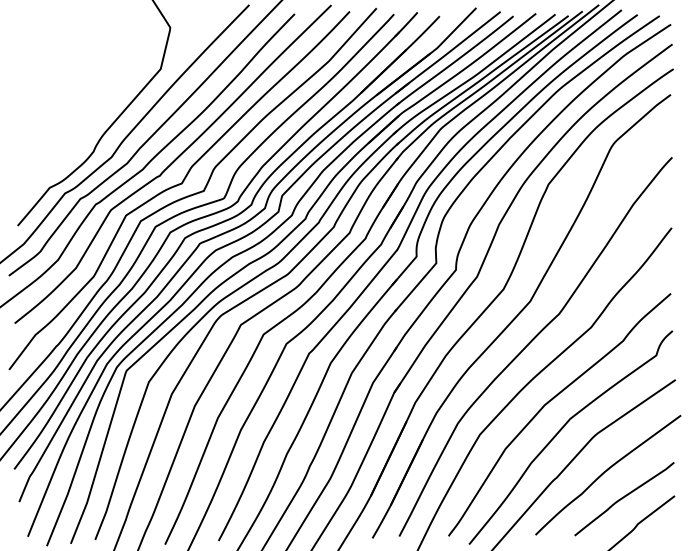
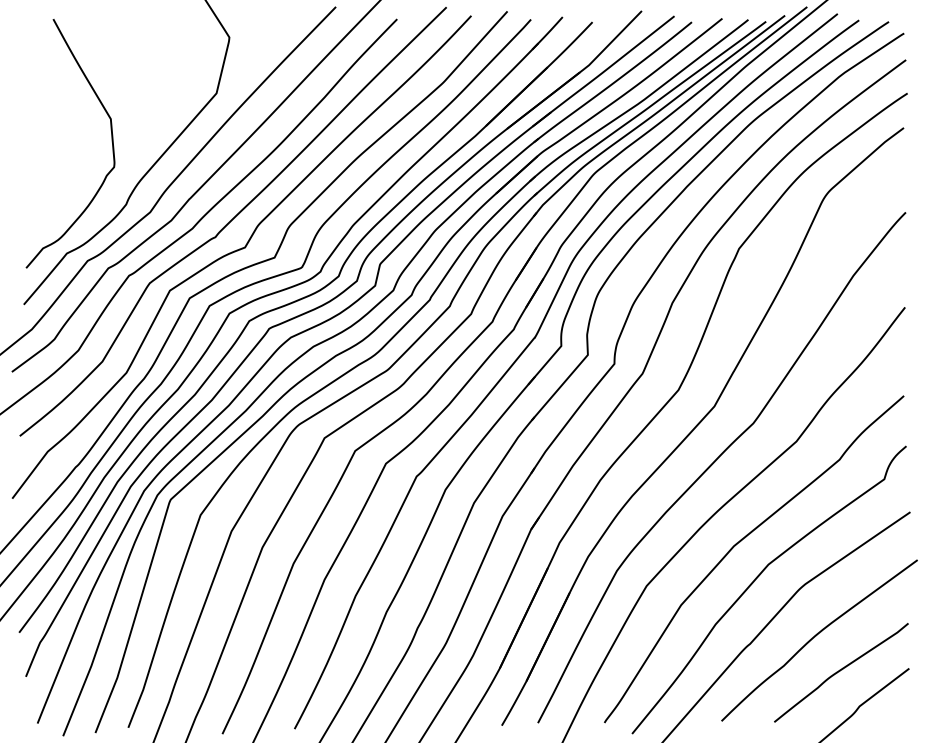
curve: (82, 104) -> (111, 141), added

